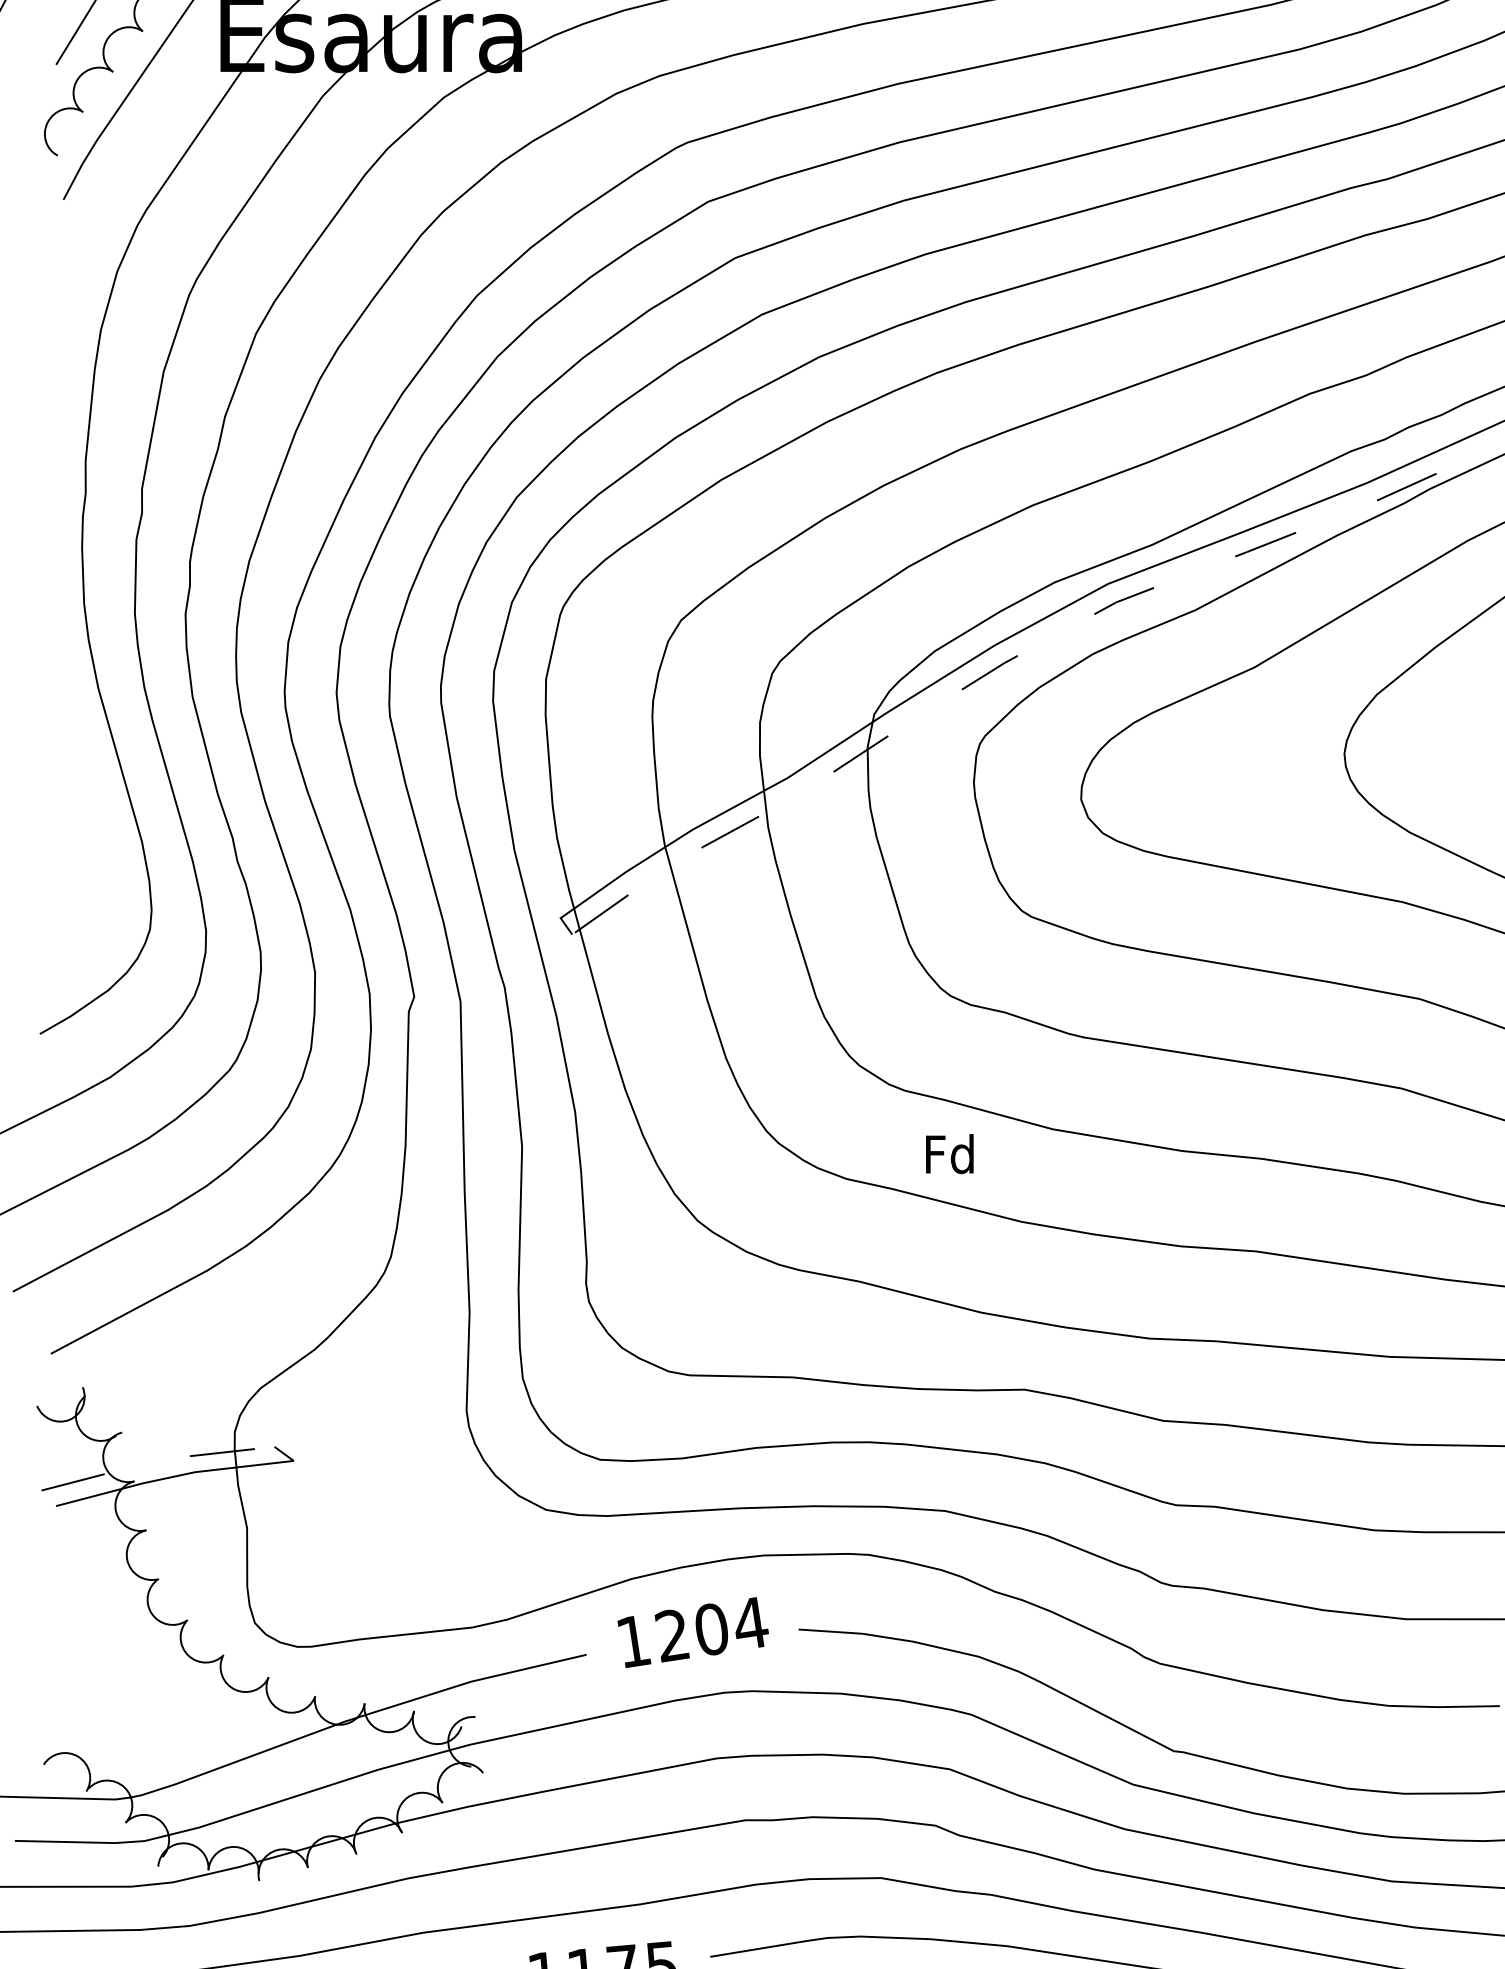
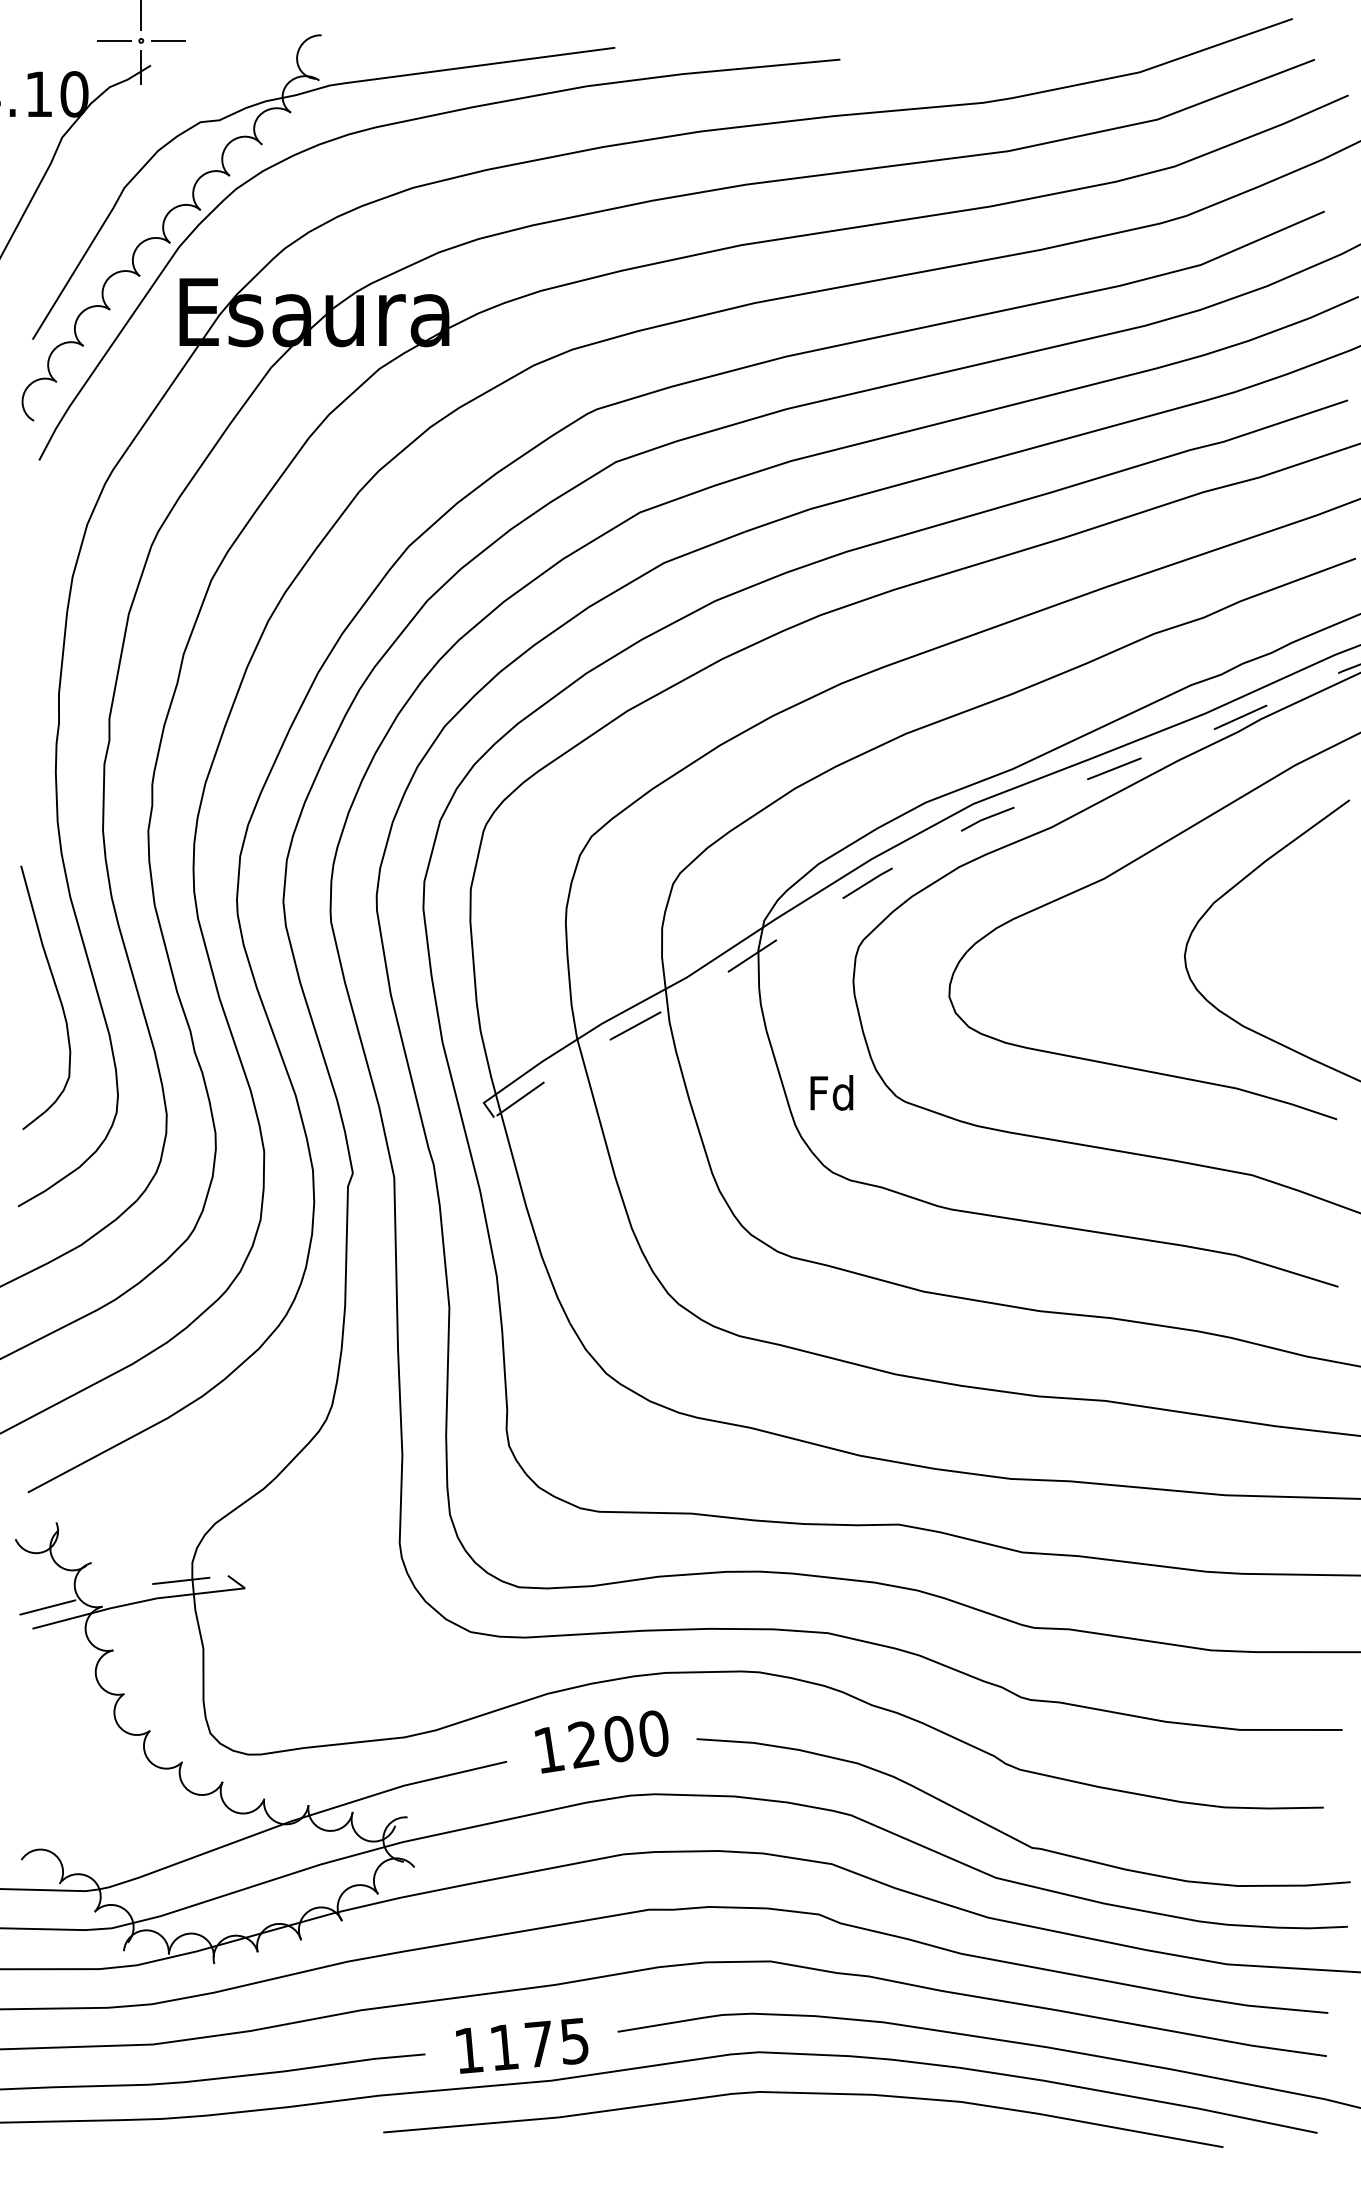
curve: (83, 796) -> (57, 994), added
text: (949, 1153) -> (831, 1092), moved
text: (751, 1623) -> (654, 1733), 1204 -> 1200

